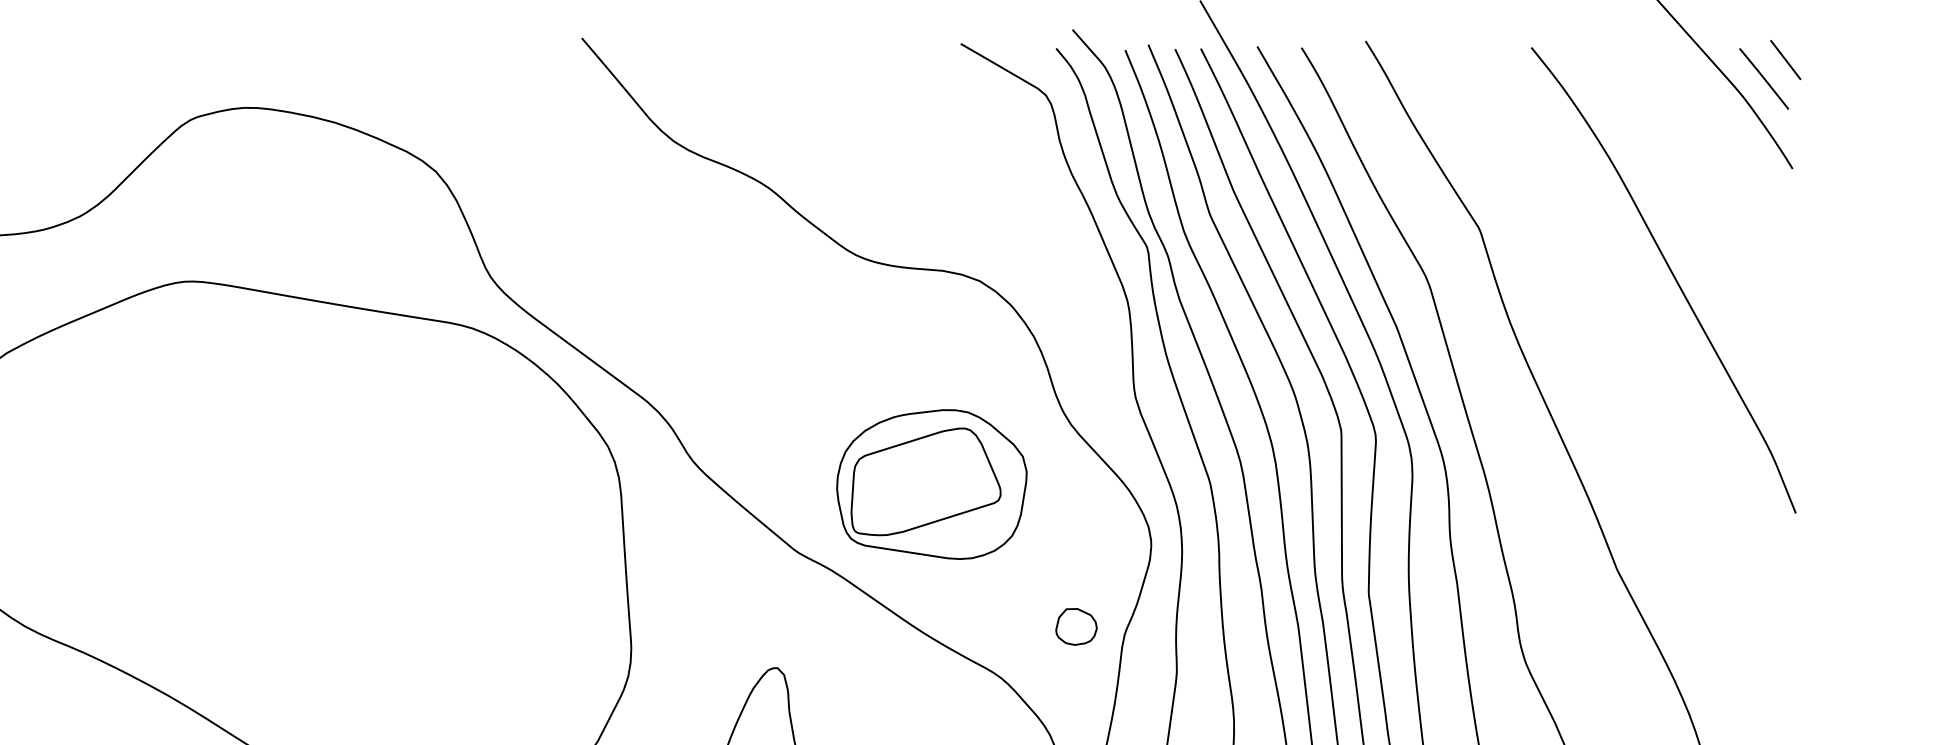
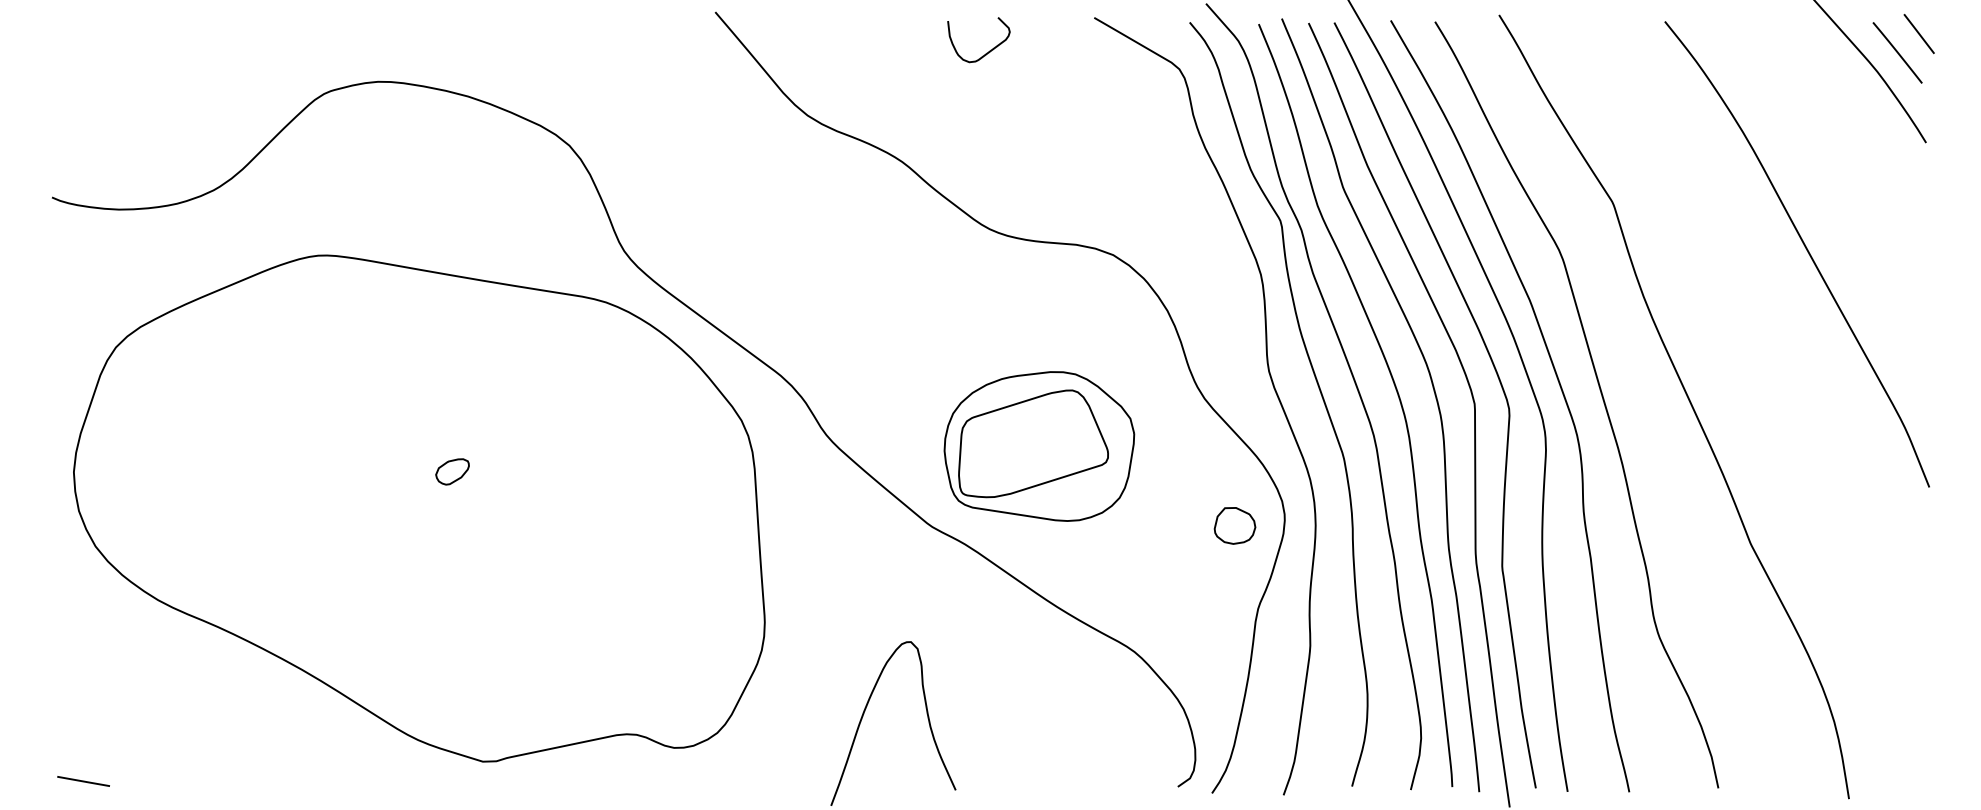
curve: (853, 78) -> (986, 52), added
part: (932, 484) -> (1039, 446), moved
part: (319, 497) -> (452, 471), added
part: (1076, 626) -> (1234, 525), moved

